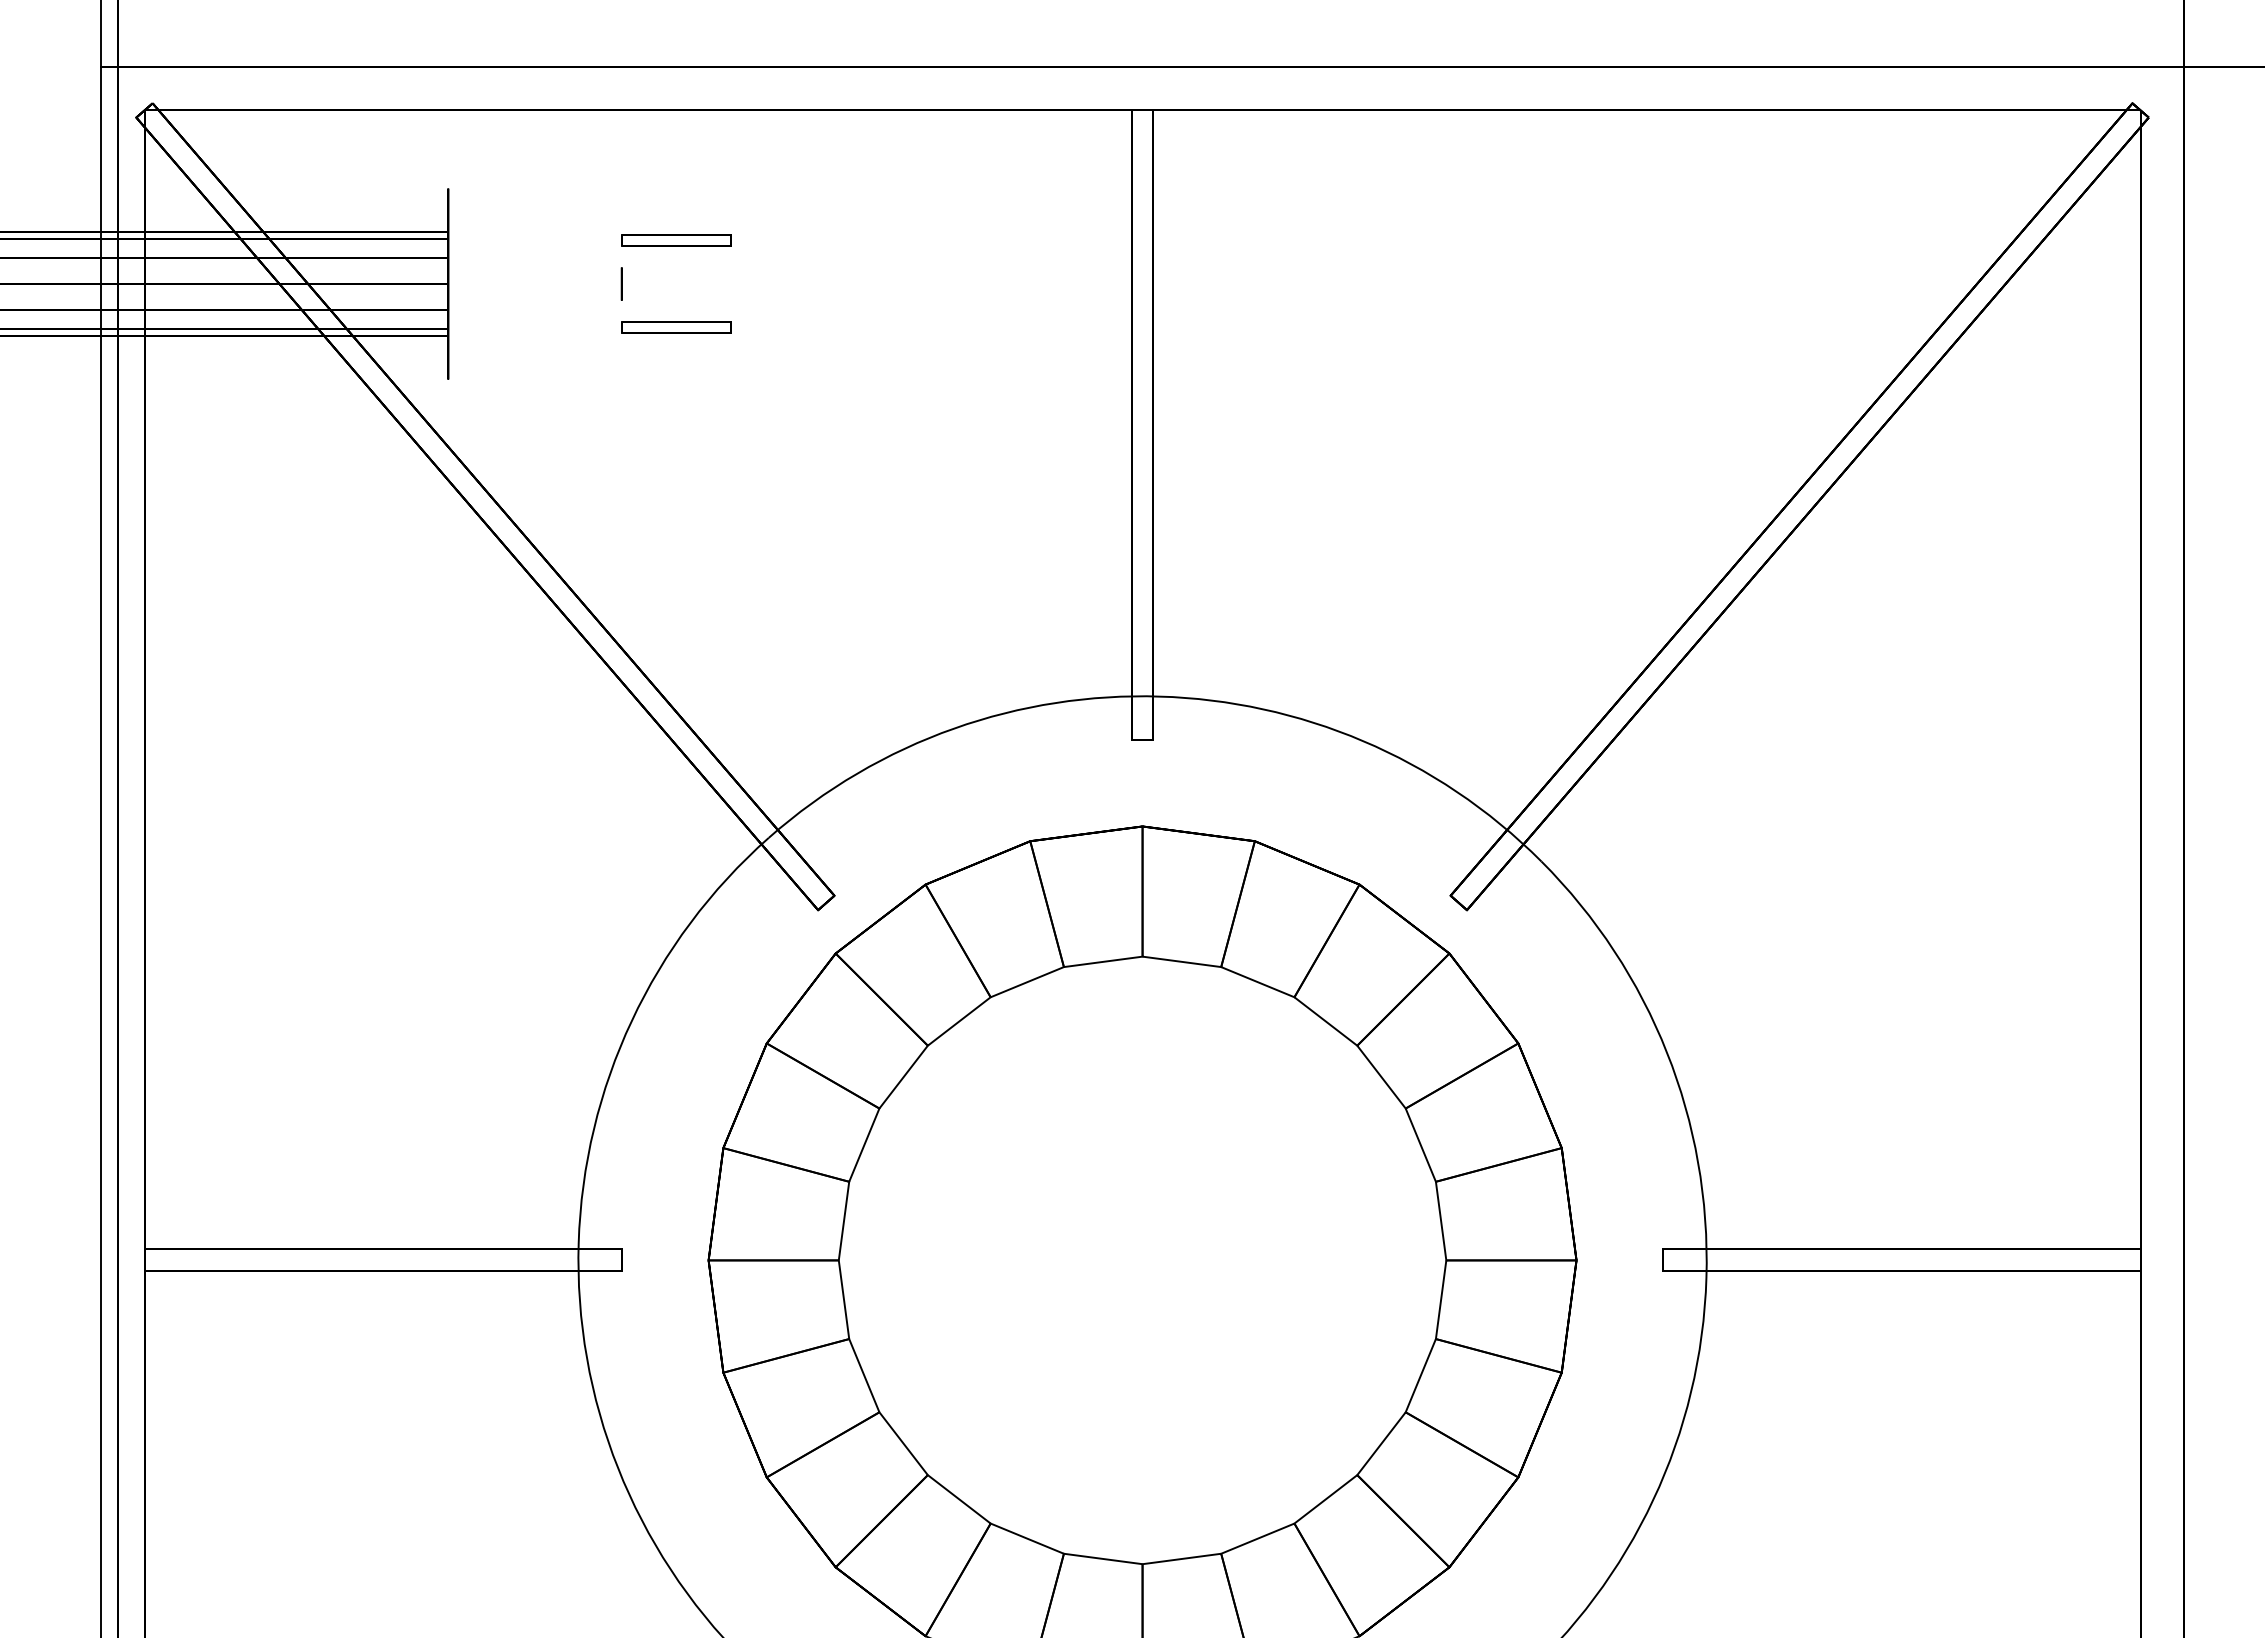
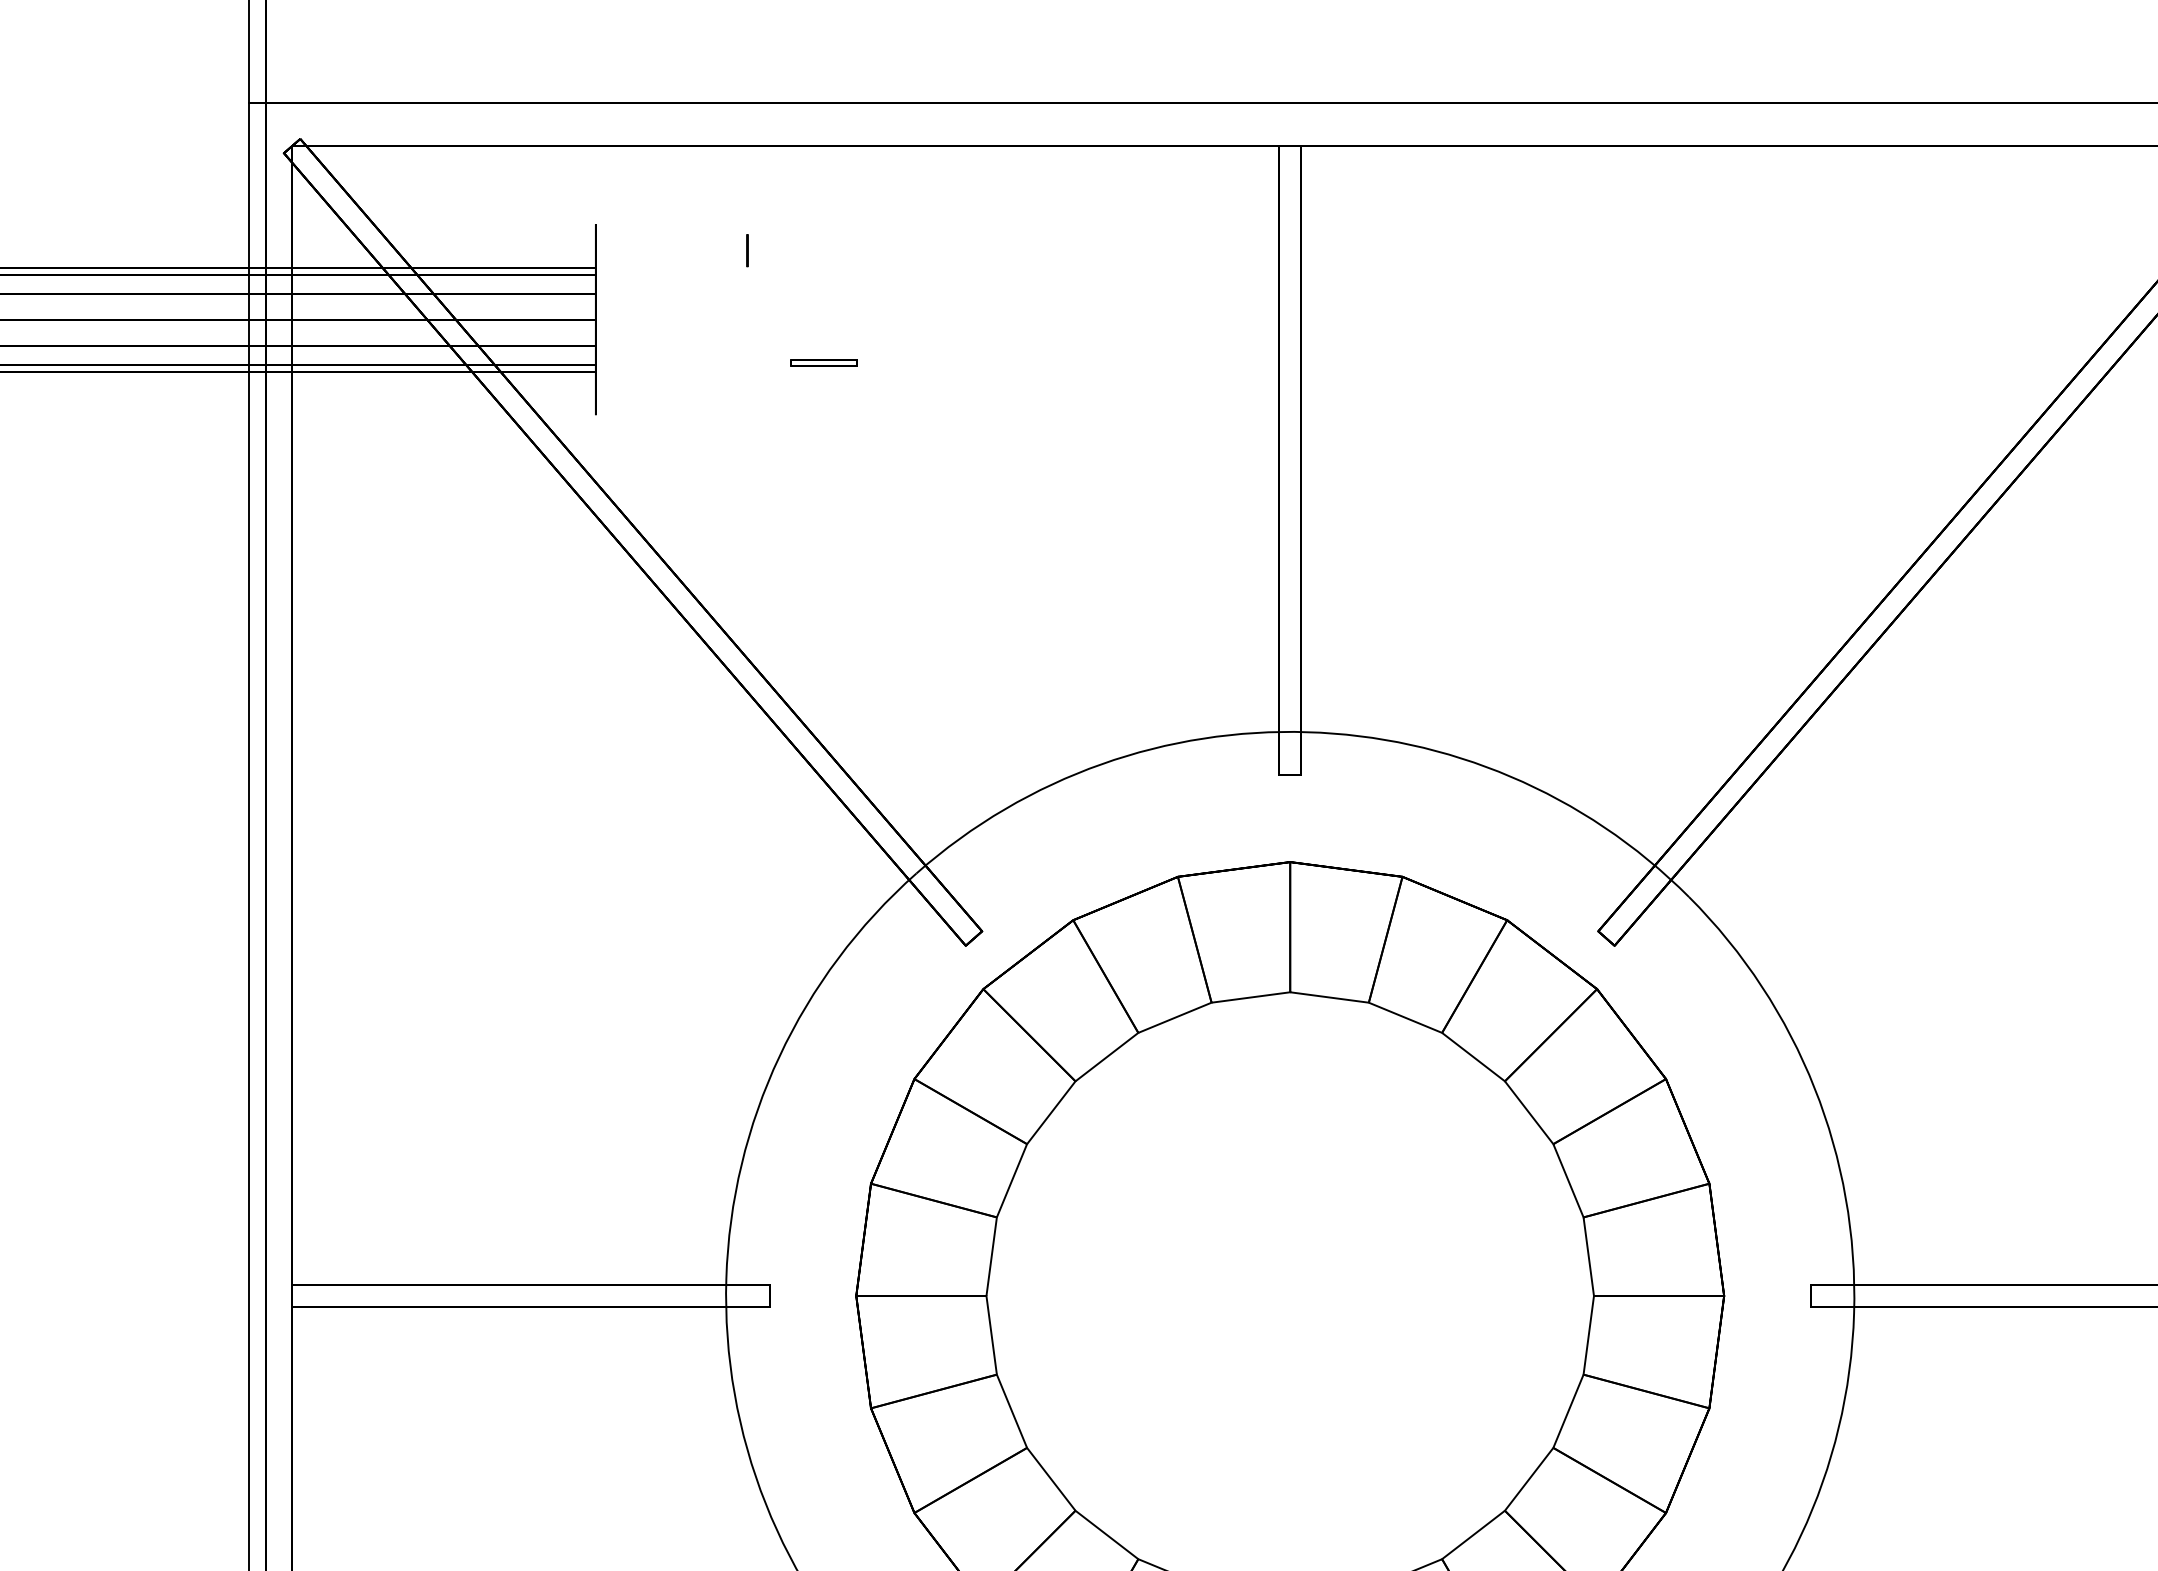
part: (676, 240) -> (824, 276), removed
circle: (621, 283) -> (747, 250), moved
part: (676, 327) -> (824, 363), size x0.6

